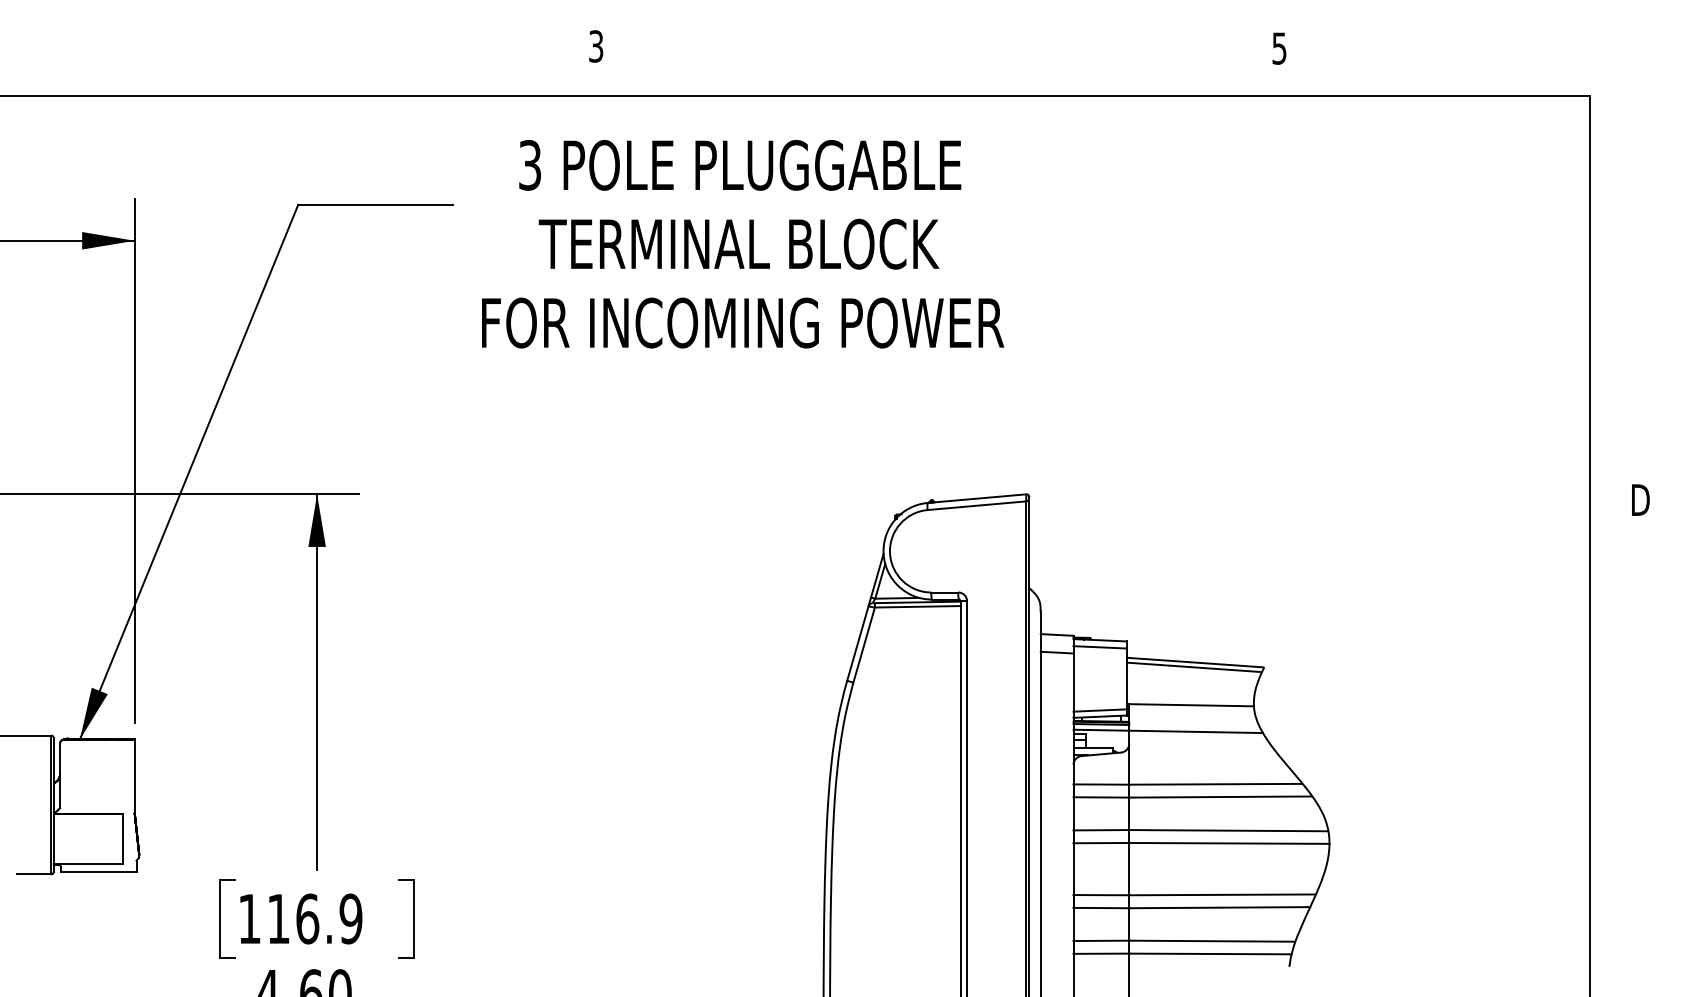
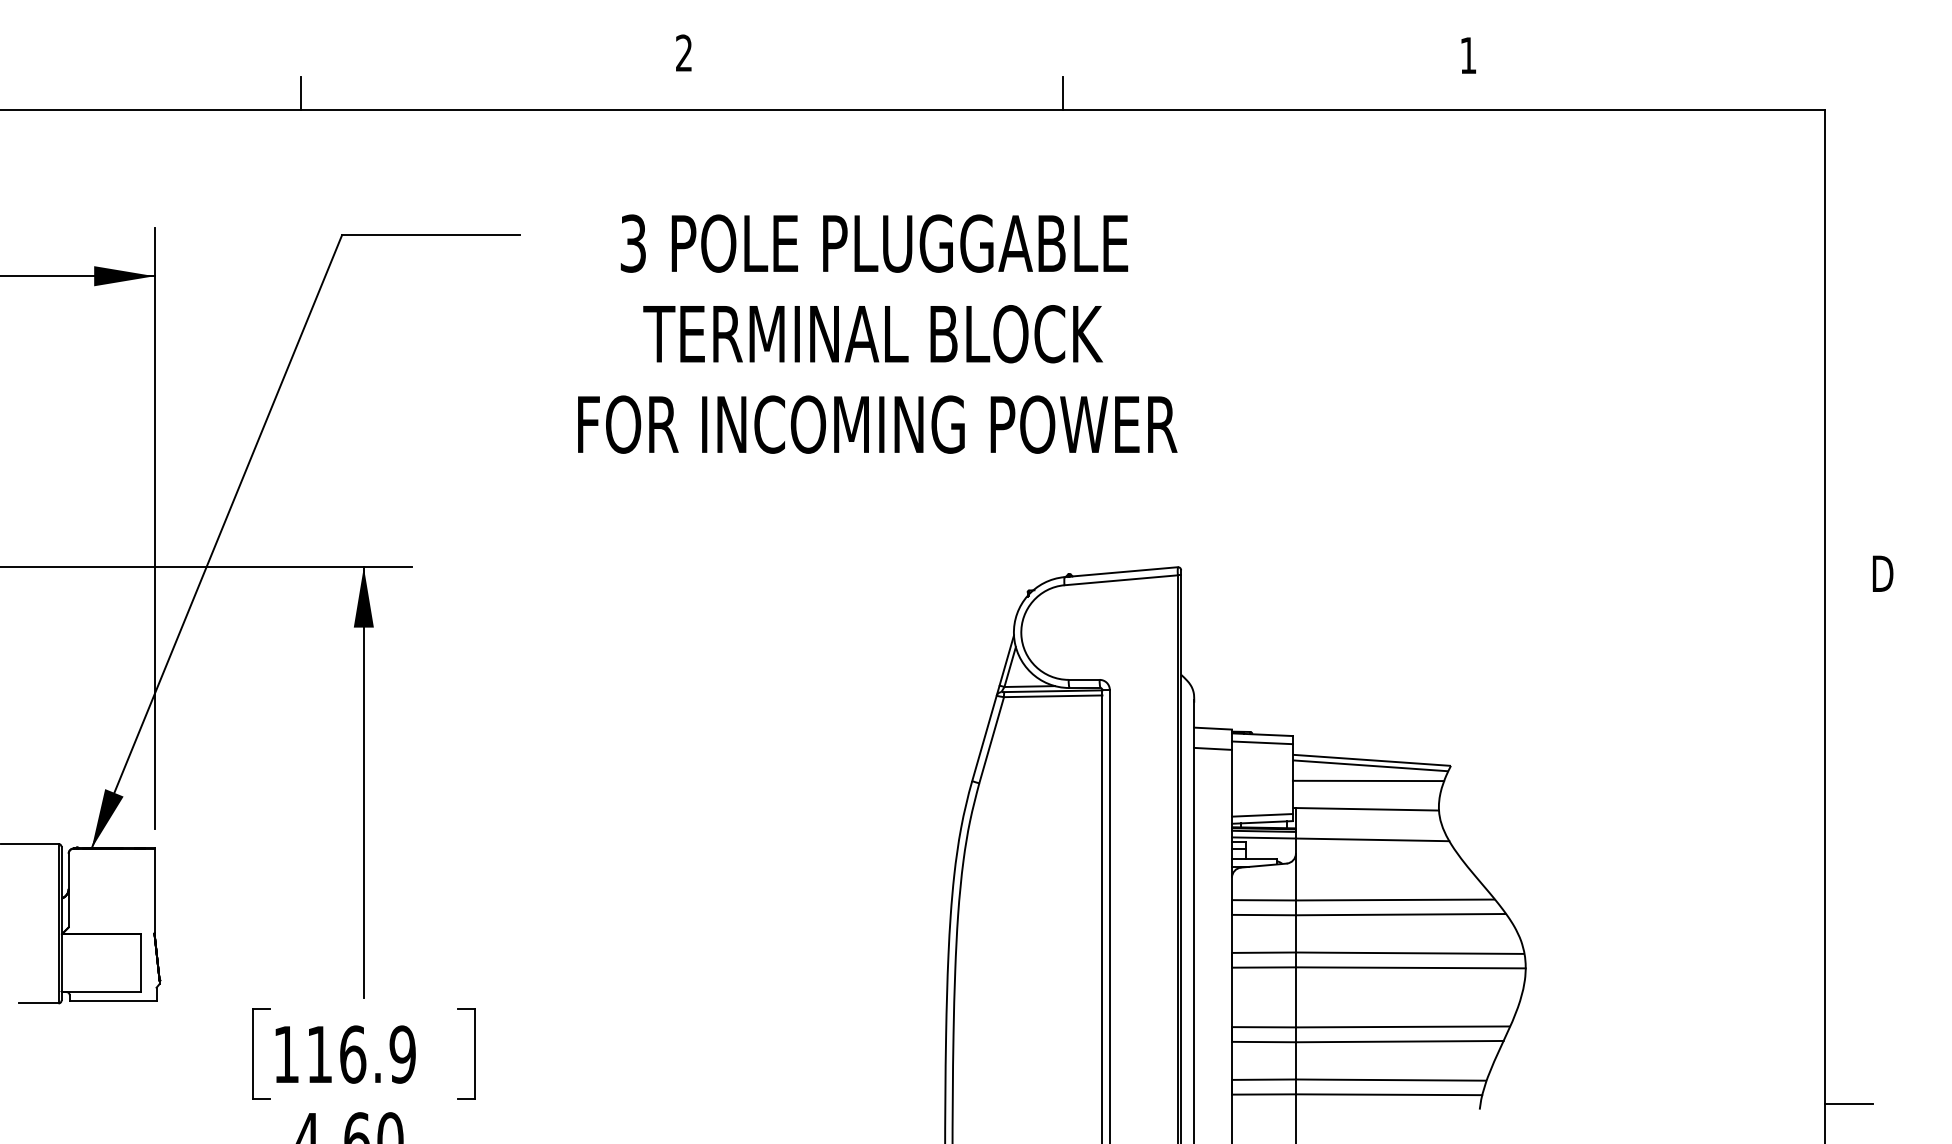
text: (596, 45) -> (684, 52), 3 -> 2
text: (1279, 48) -> (1468, 55), 5 -> 1
line: (262, 81) -> (301, 93), added
line: (926, 81) -> (1063, 93), added
text: (742, 243) -> (877, 333), moved
line: (1192, 680) -> (1368, 780), added
line: (1611, 961) -> (1849, 1103), added

